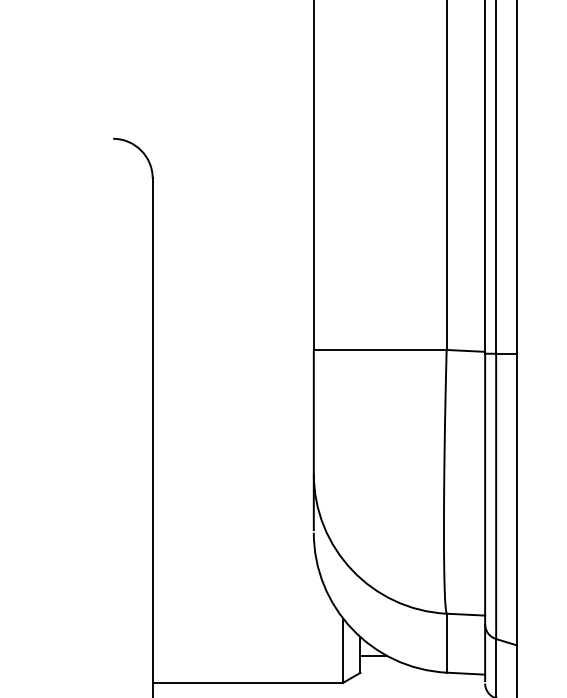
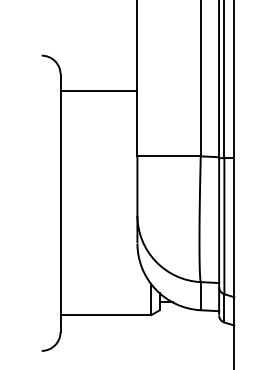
line: (232, 213) -> (98, 91), added

